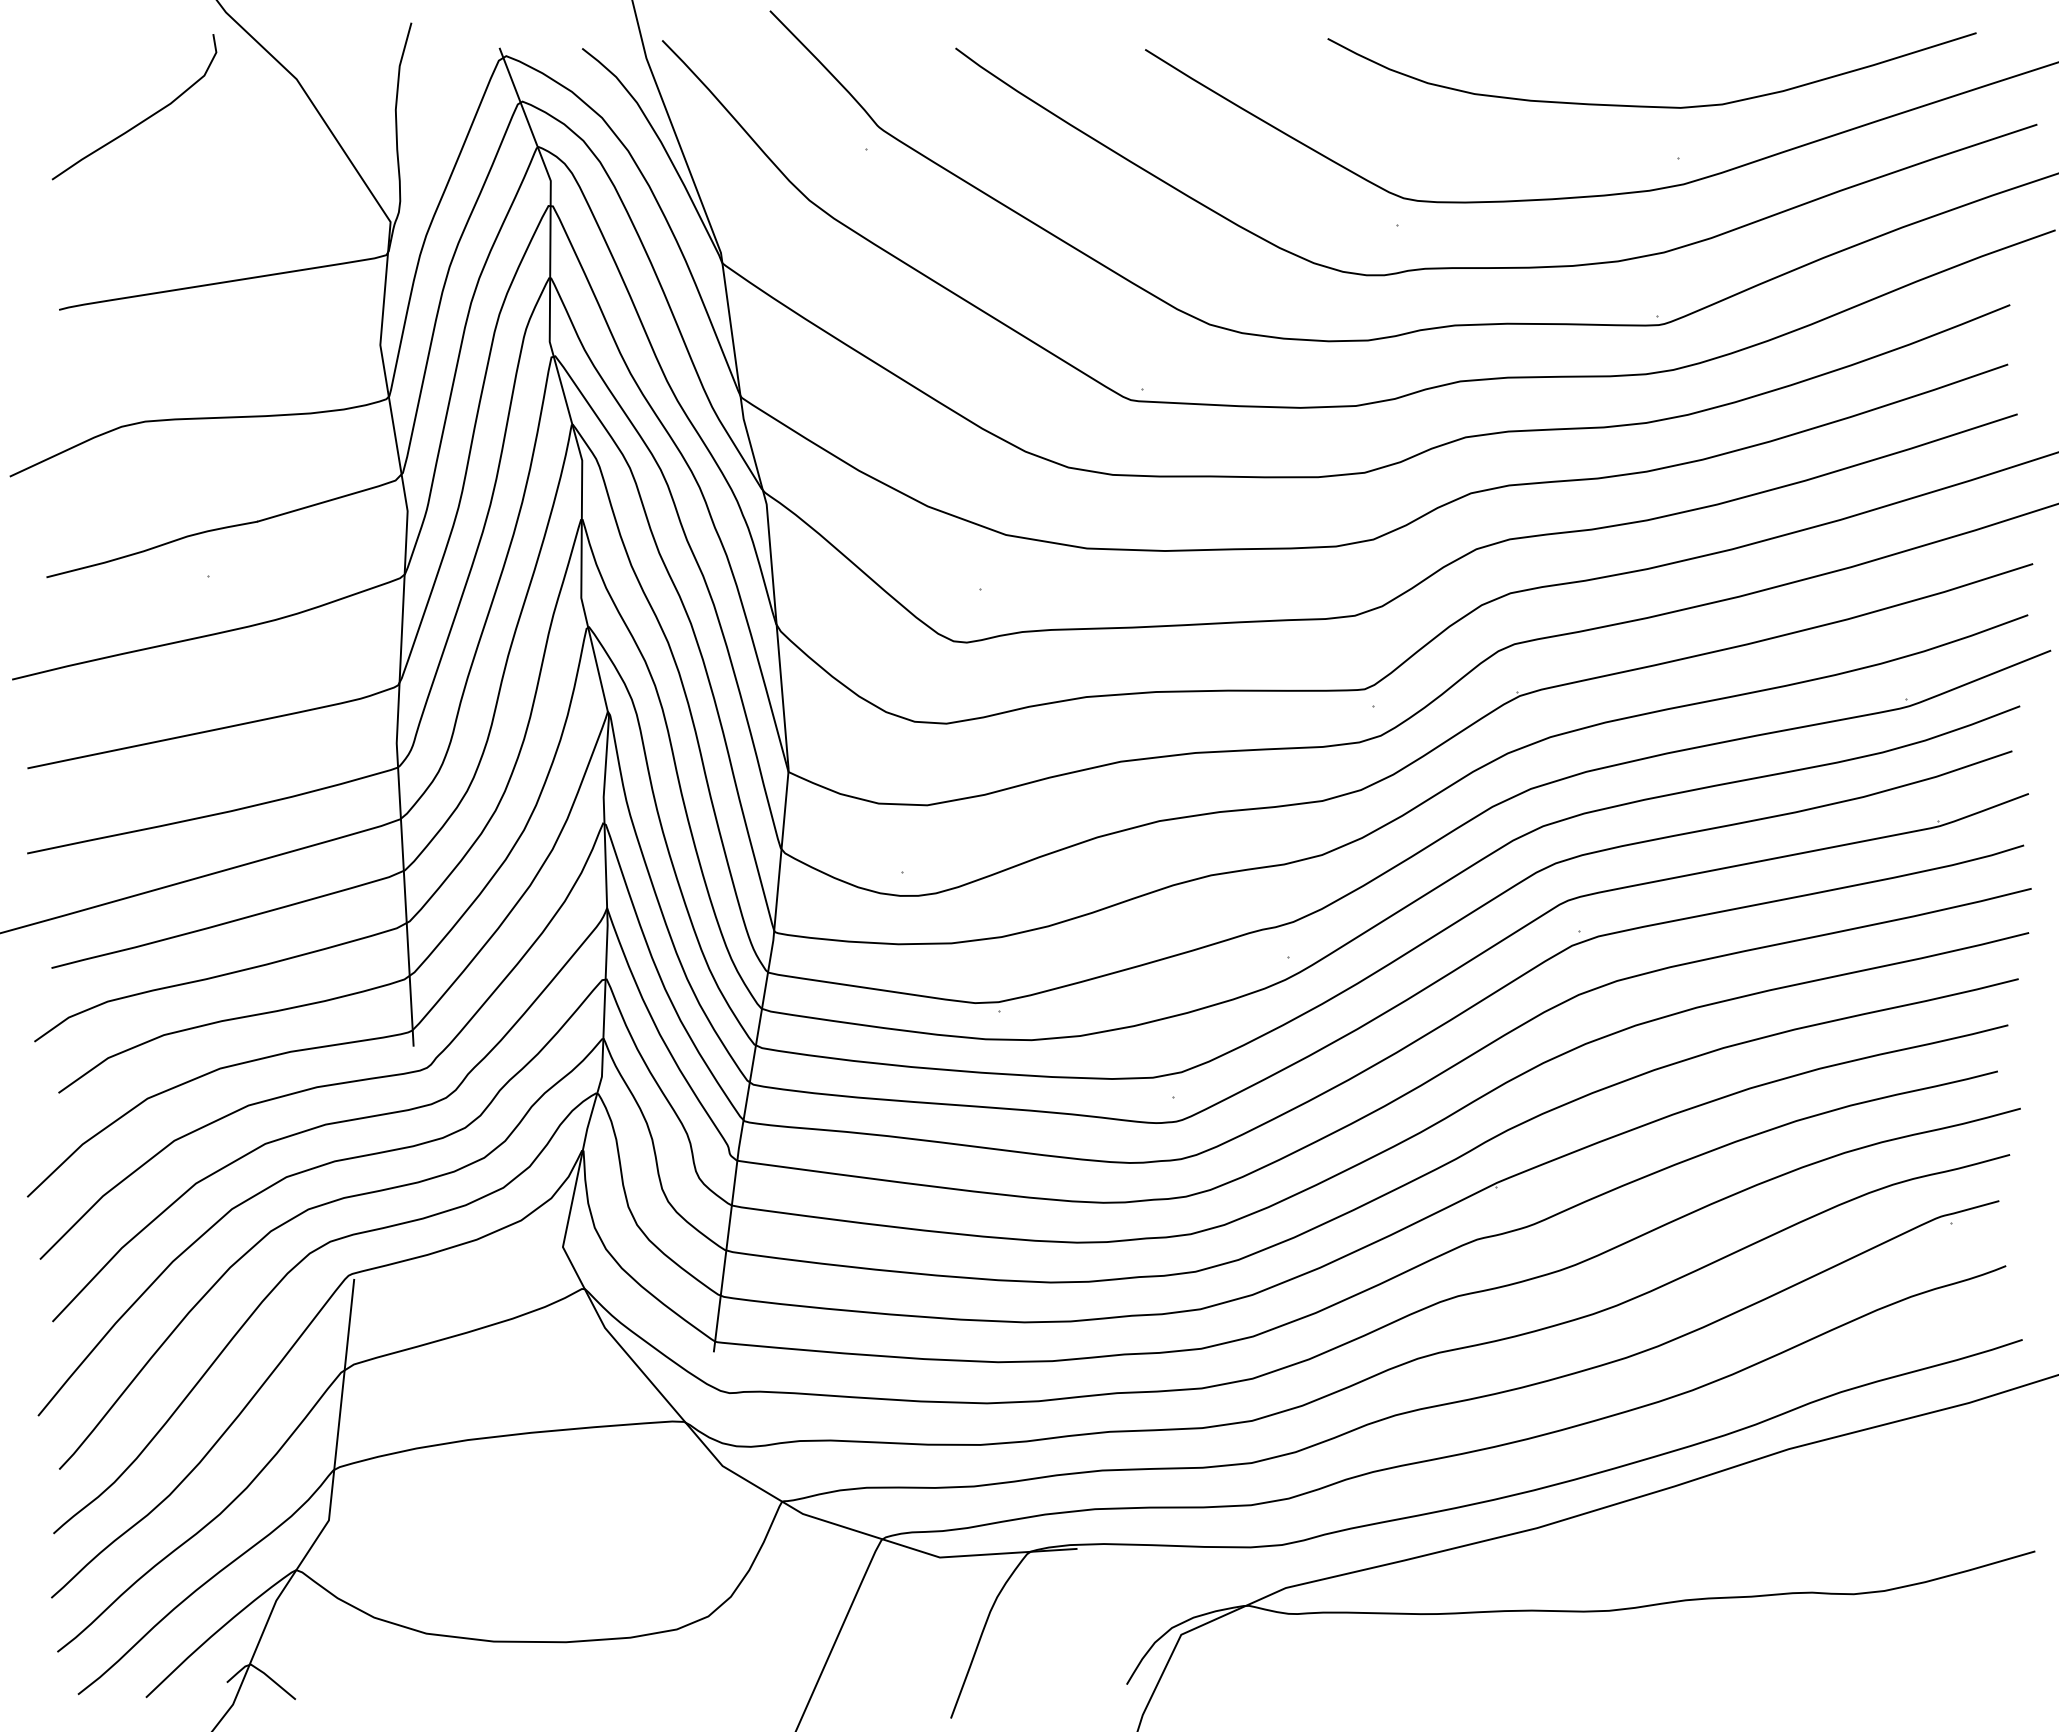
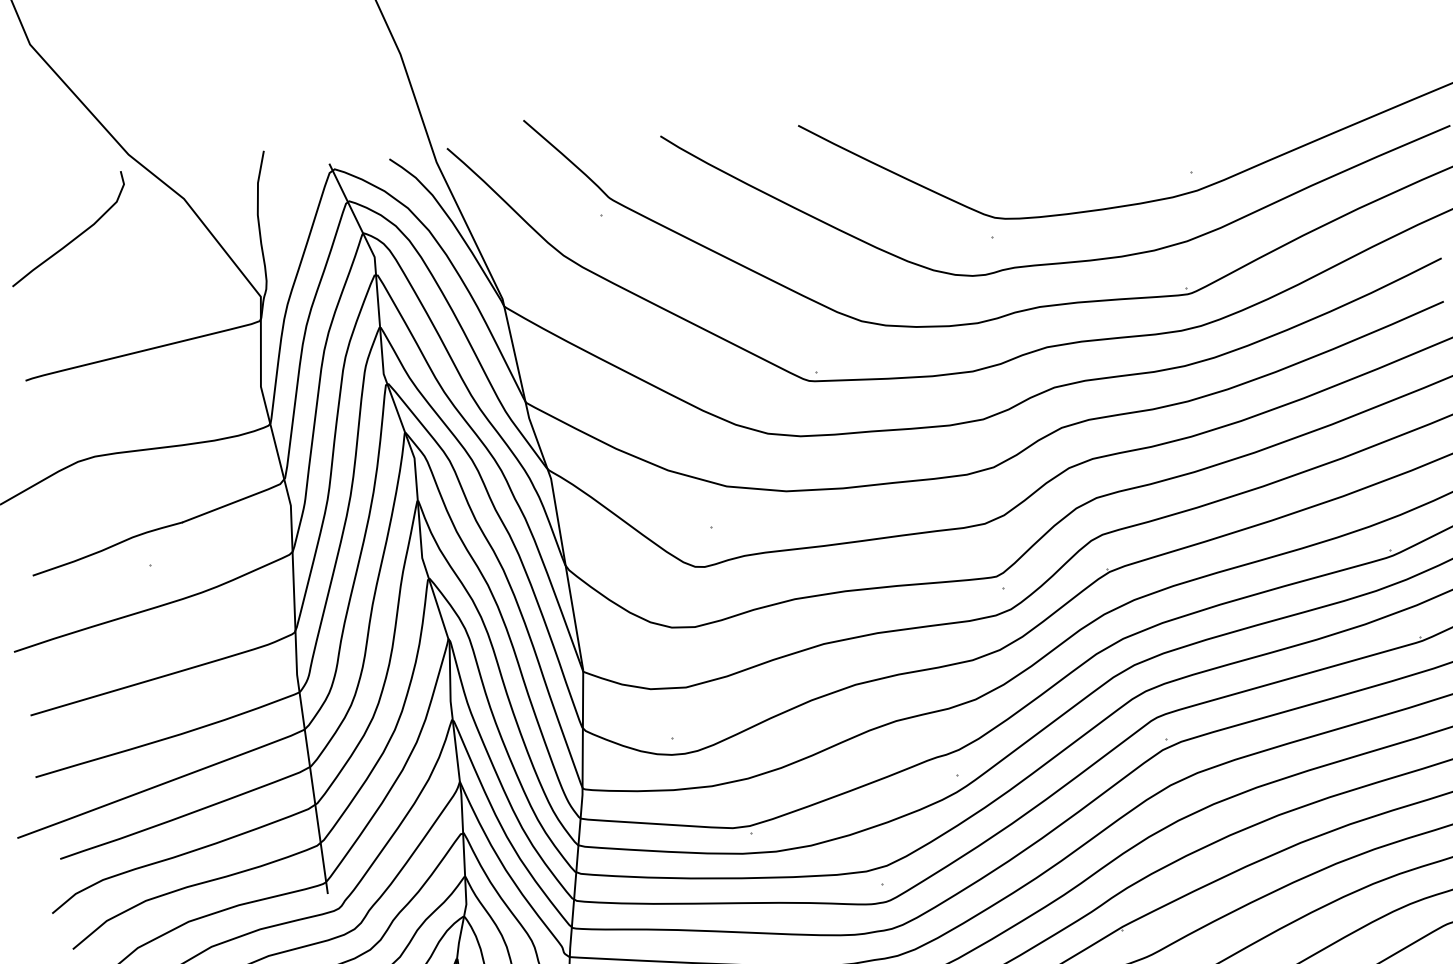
curve: (1648, 105) -> (1166, 135), removed

